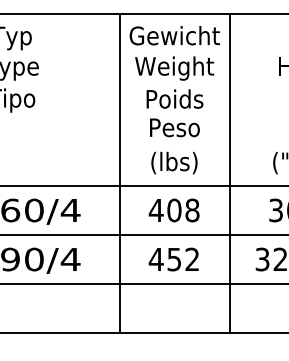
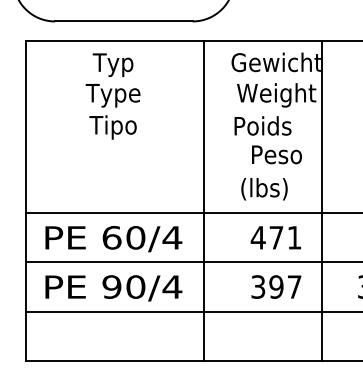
text: (174, 98) -> (262, 125), moved
text: (174, 163) -> (264, 189), moved
line: (119, 173) -> (203, 200), moved
line: (230, 173) -> (321, 200), moved
text: (183, 210) -> (285, 237), 408 -> 471
text: (173, 258) -> (275, 286), 452 -> 397

